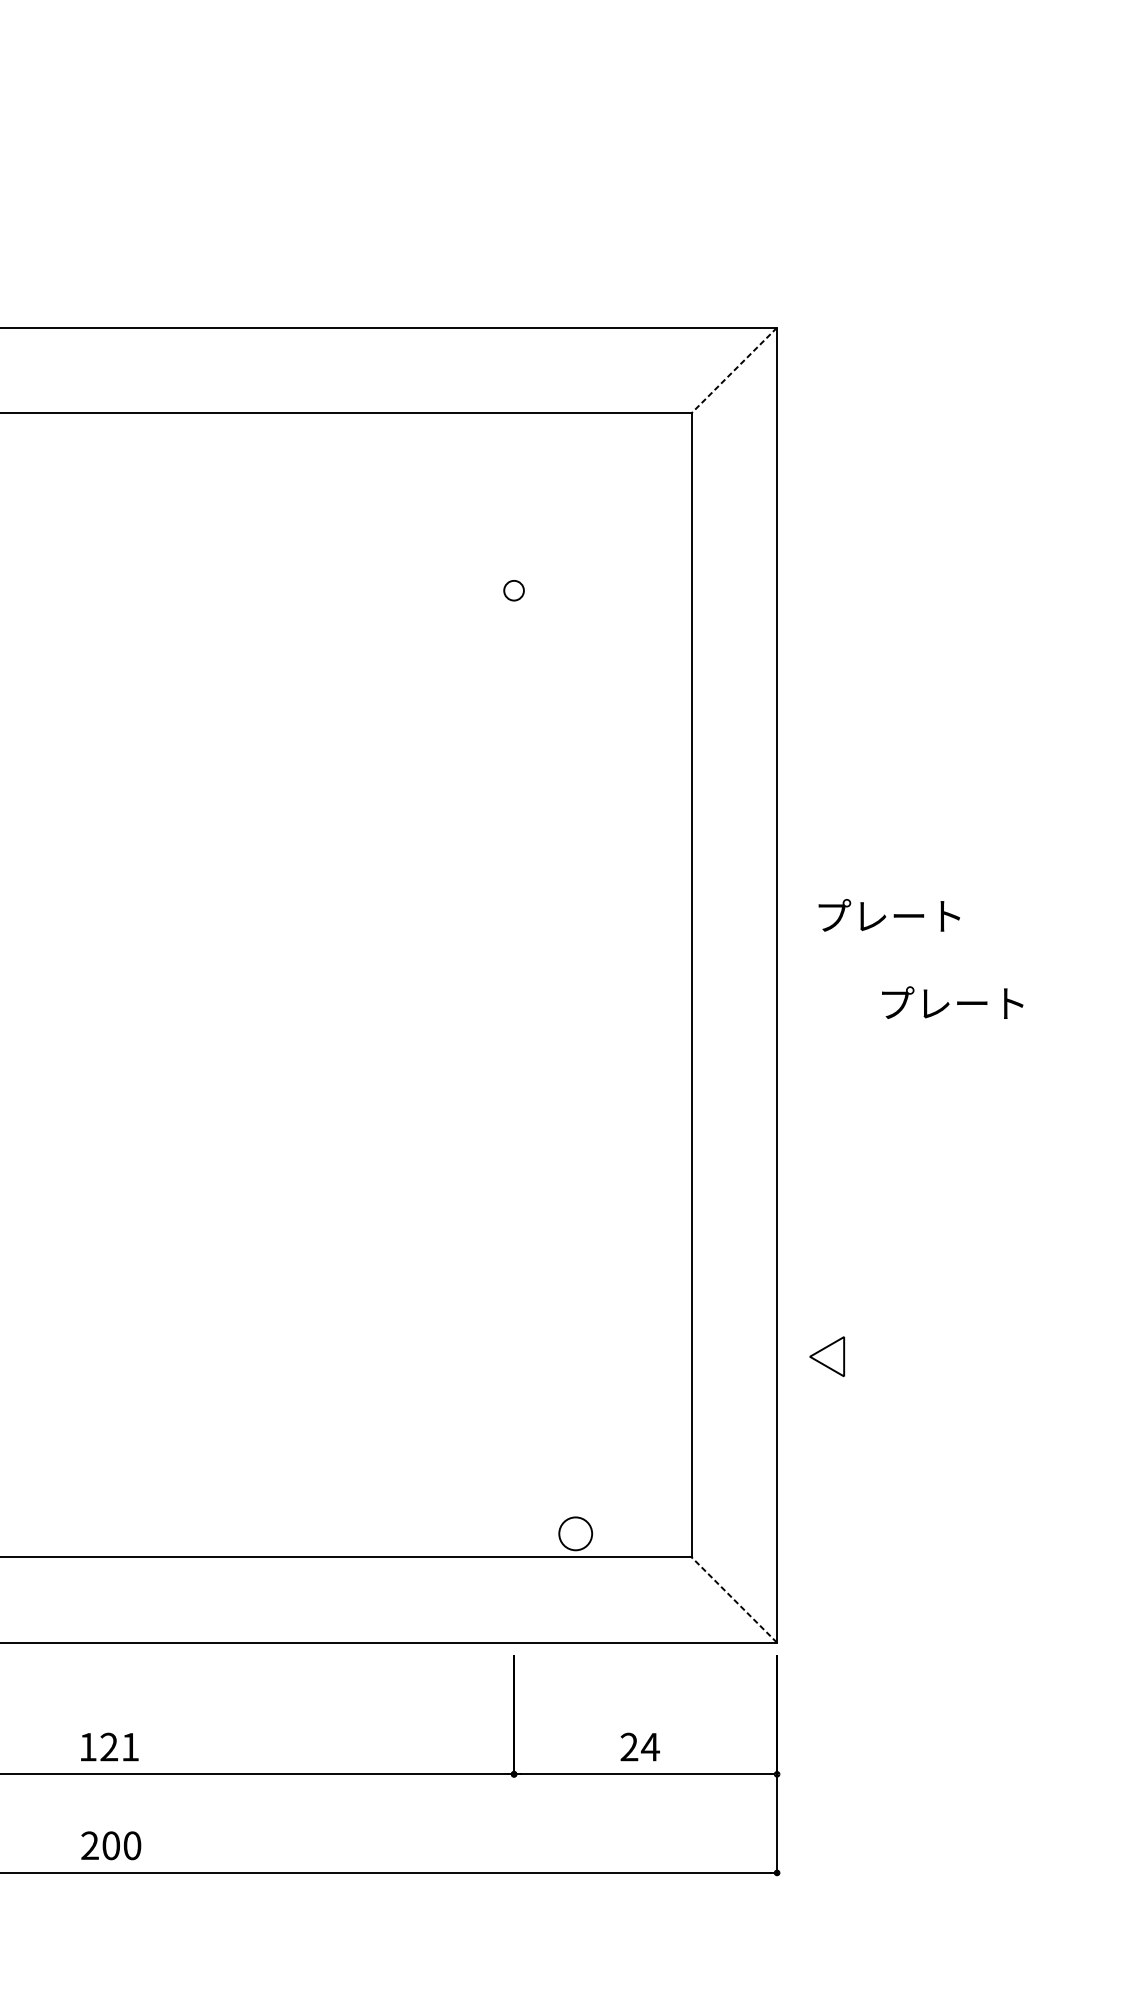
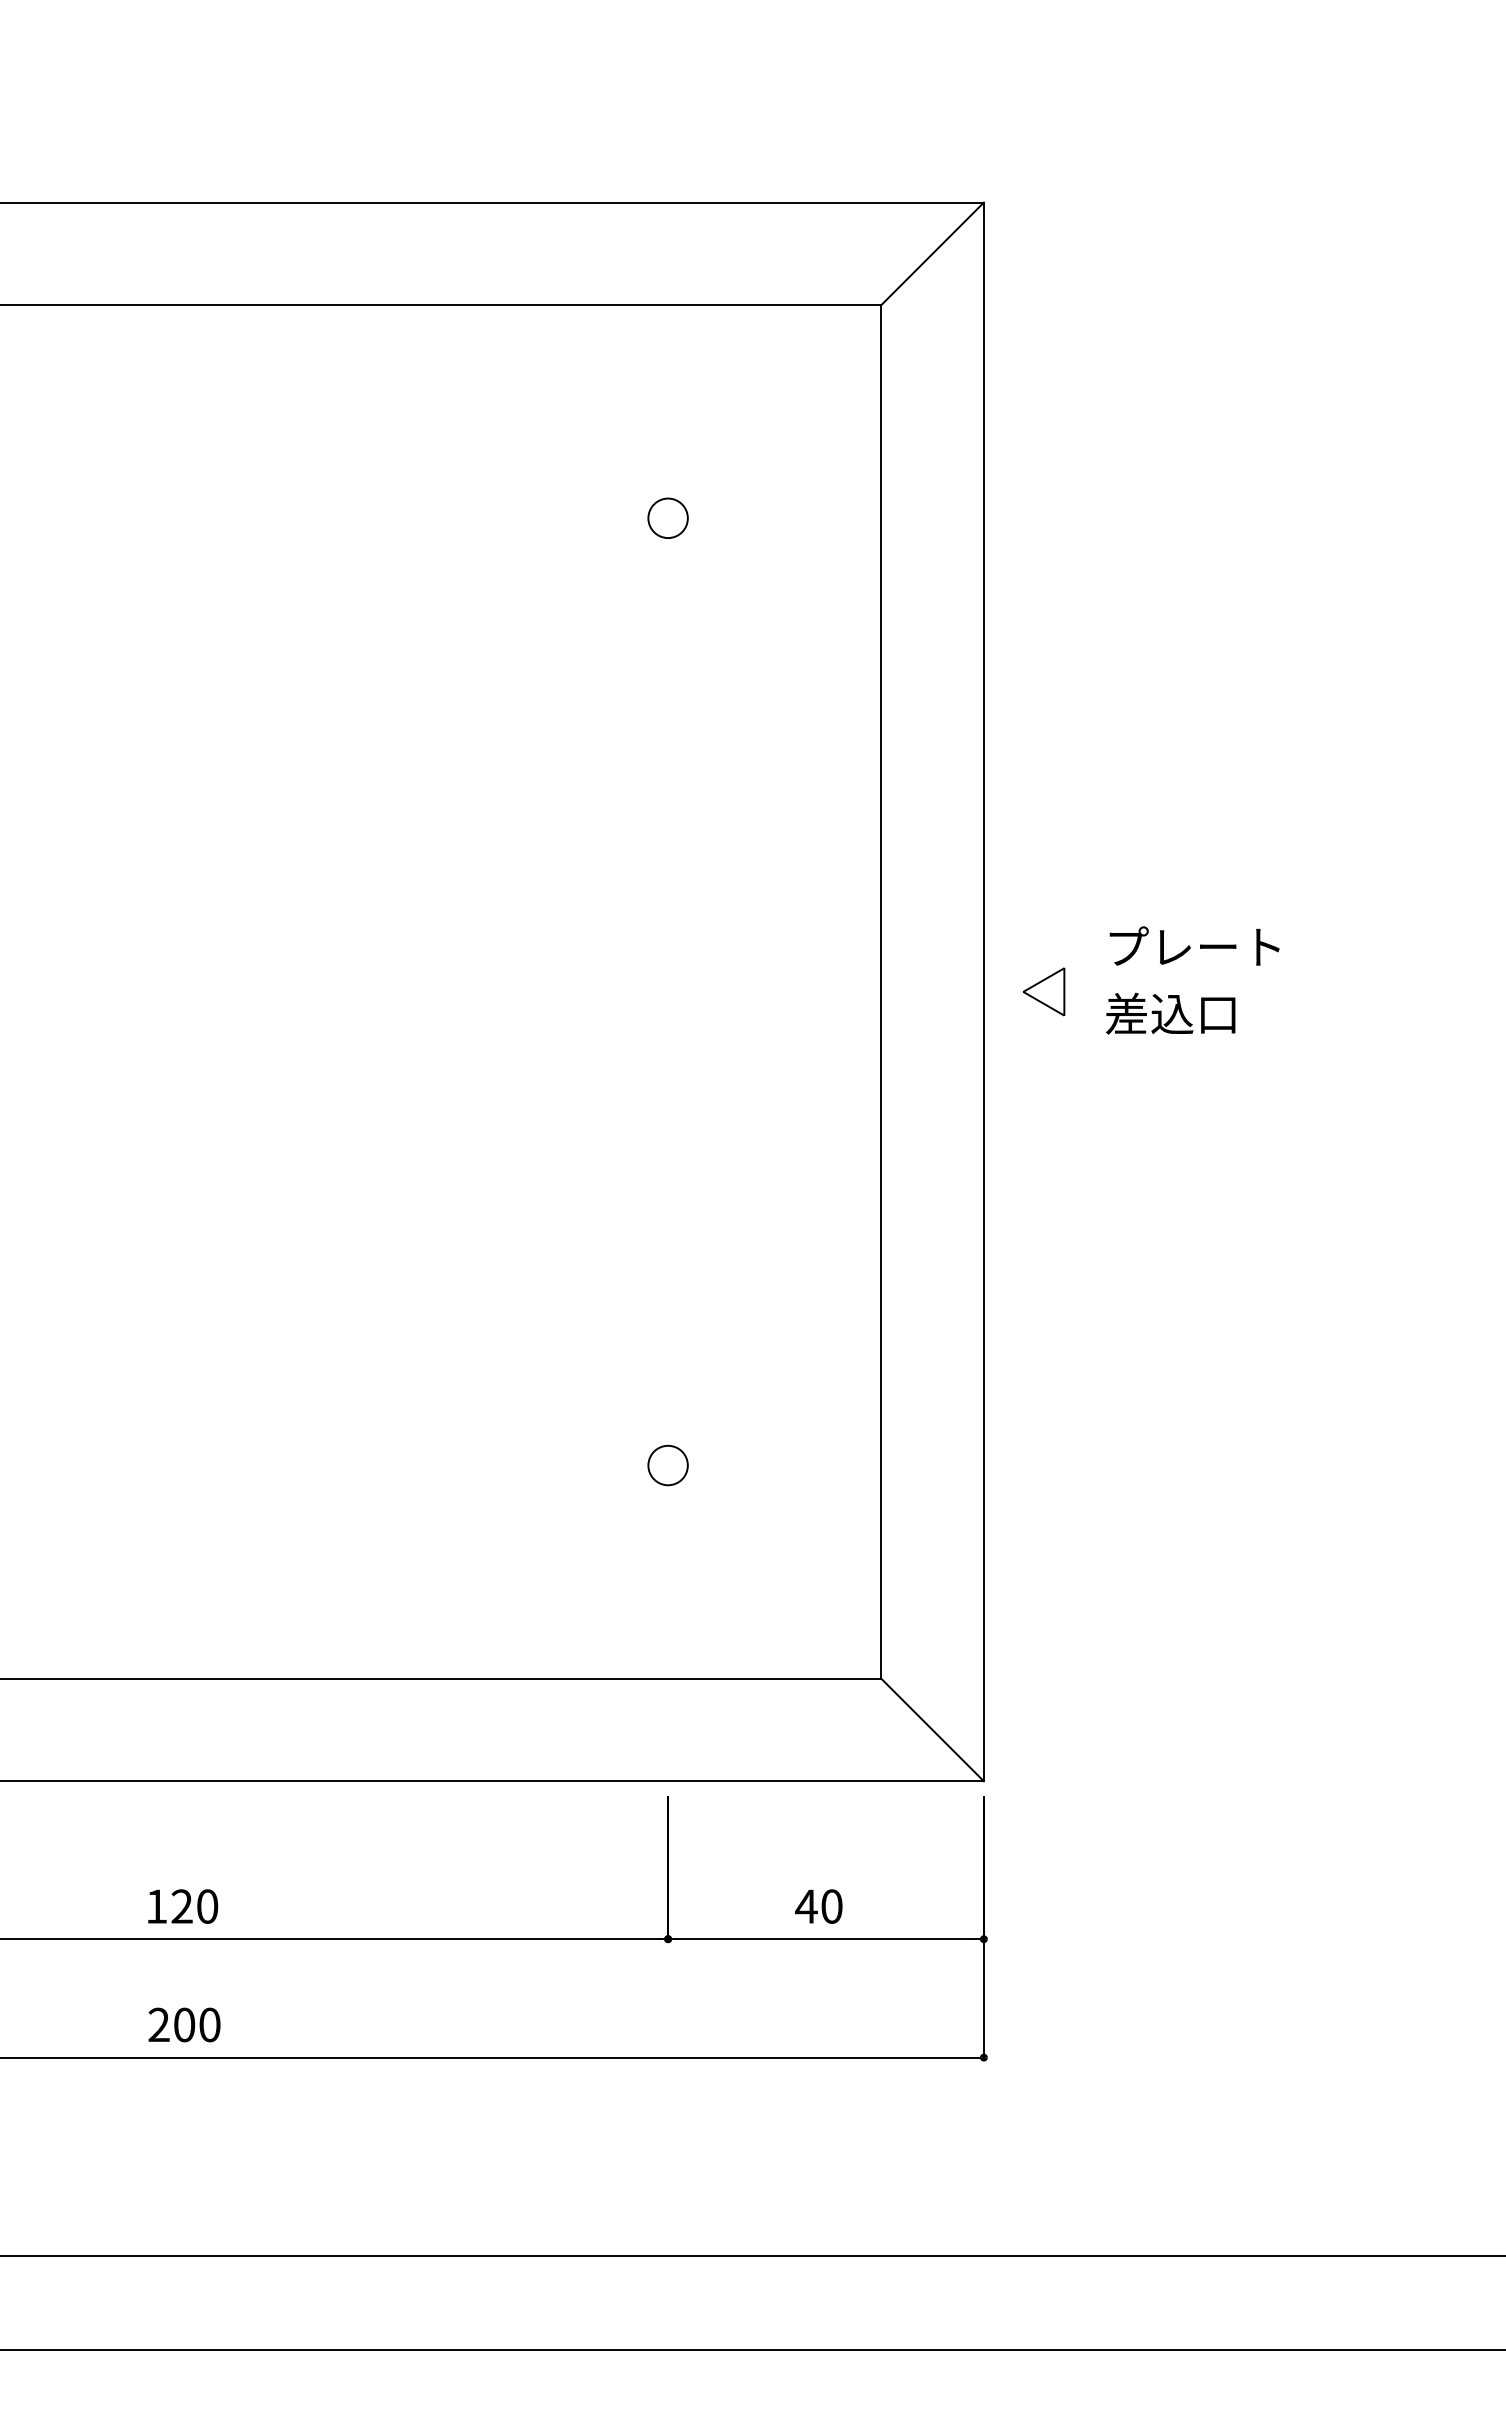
line: (734, 370) -> (932, 253), dashed -> solid
circle: (513, 590) -> (667, 518), size x1.67
text: (889, 914) -> (1194, 945), moved
text: (950, 1003) -> (1192, 1013), プレート -> 差込口
part: (826, 1356) -> (1043, 991), moved
circle: (575, 1533) -> (667, 1465), moved
line: (734, 1599) -> (932, 1729), dashed -> solid
text: (130, 1747) -> (207, 1906), 121 -> 120
text: (640, 1747) -> (819, 1906), 24 -> 40

